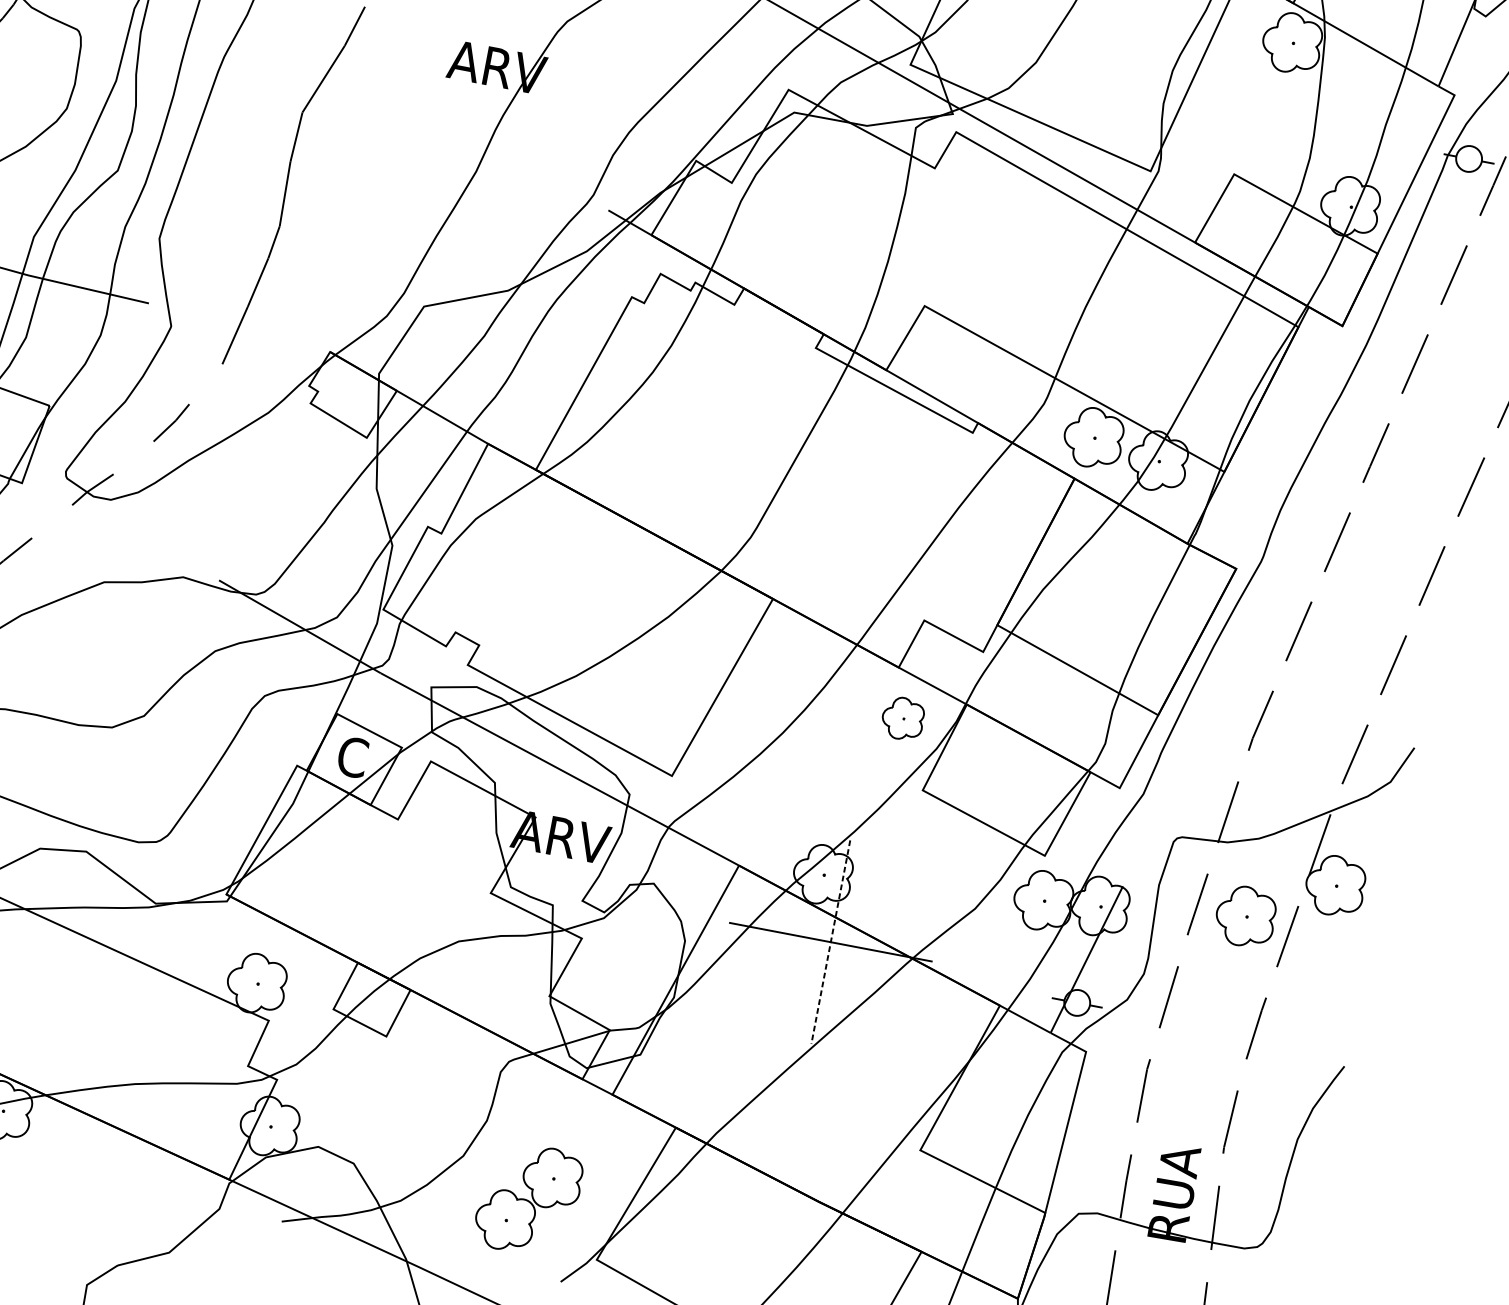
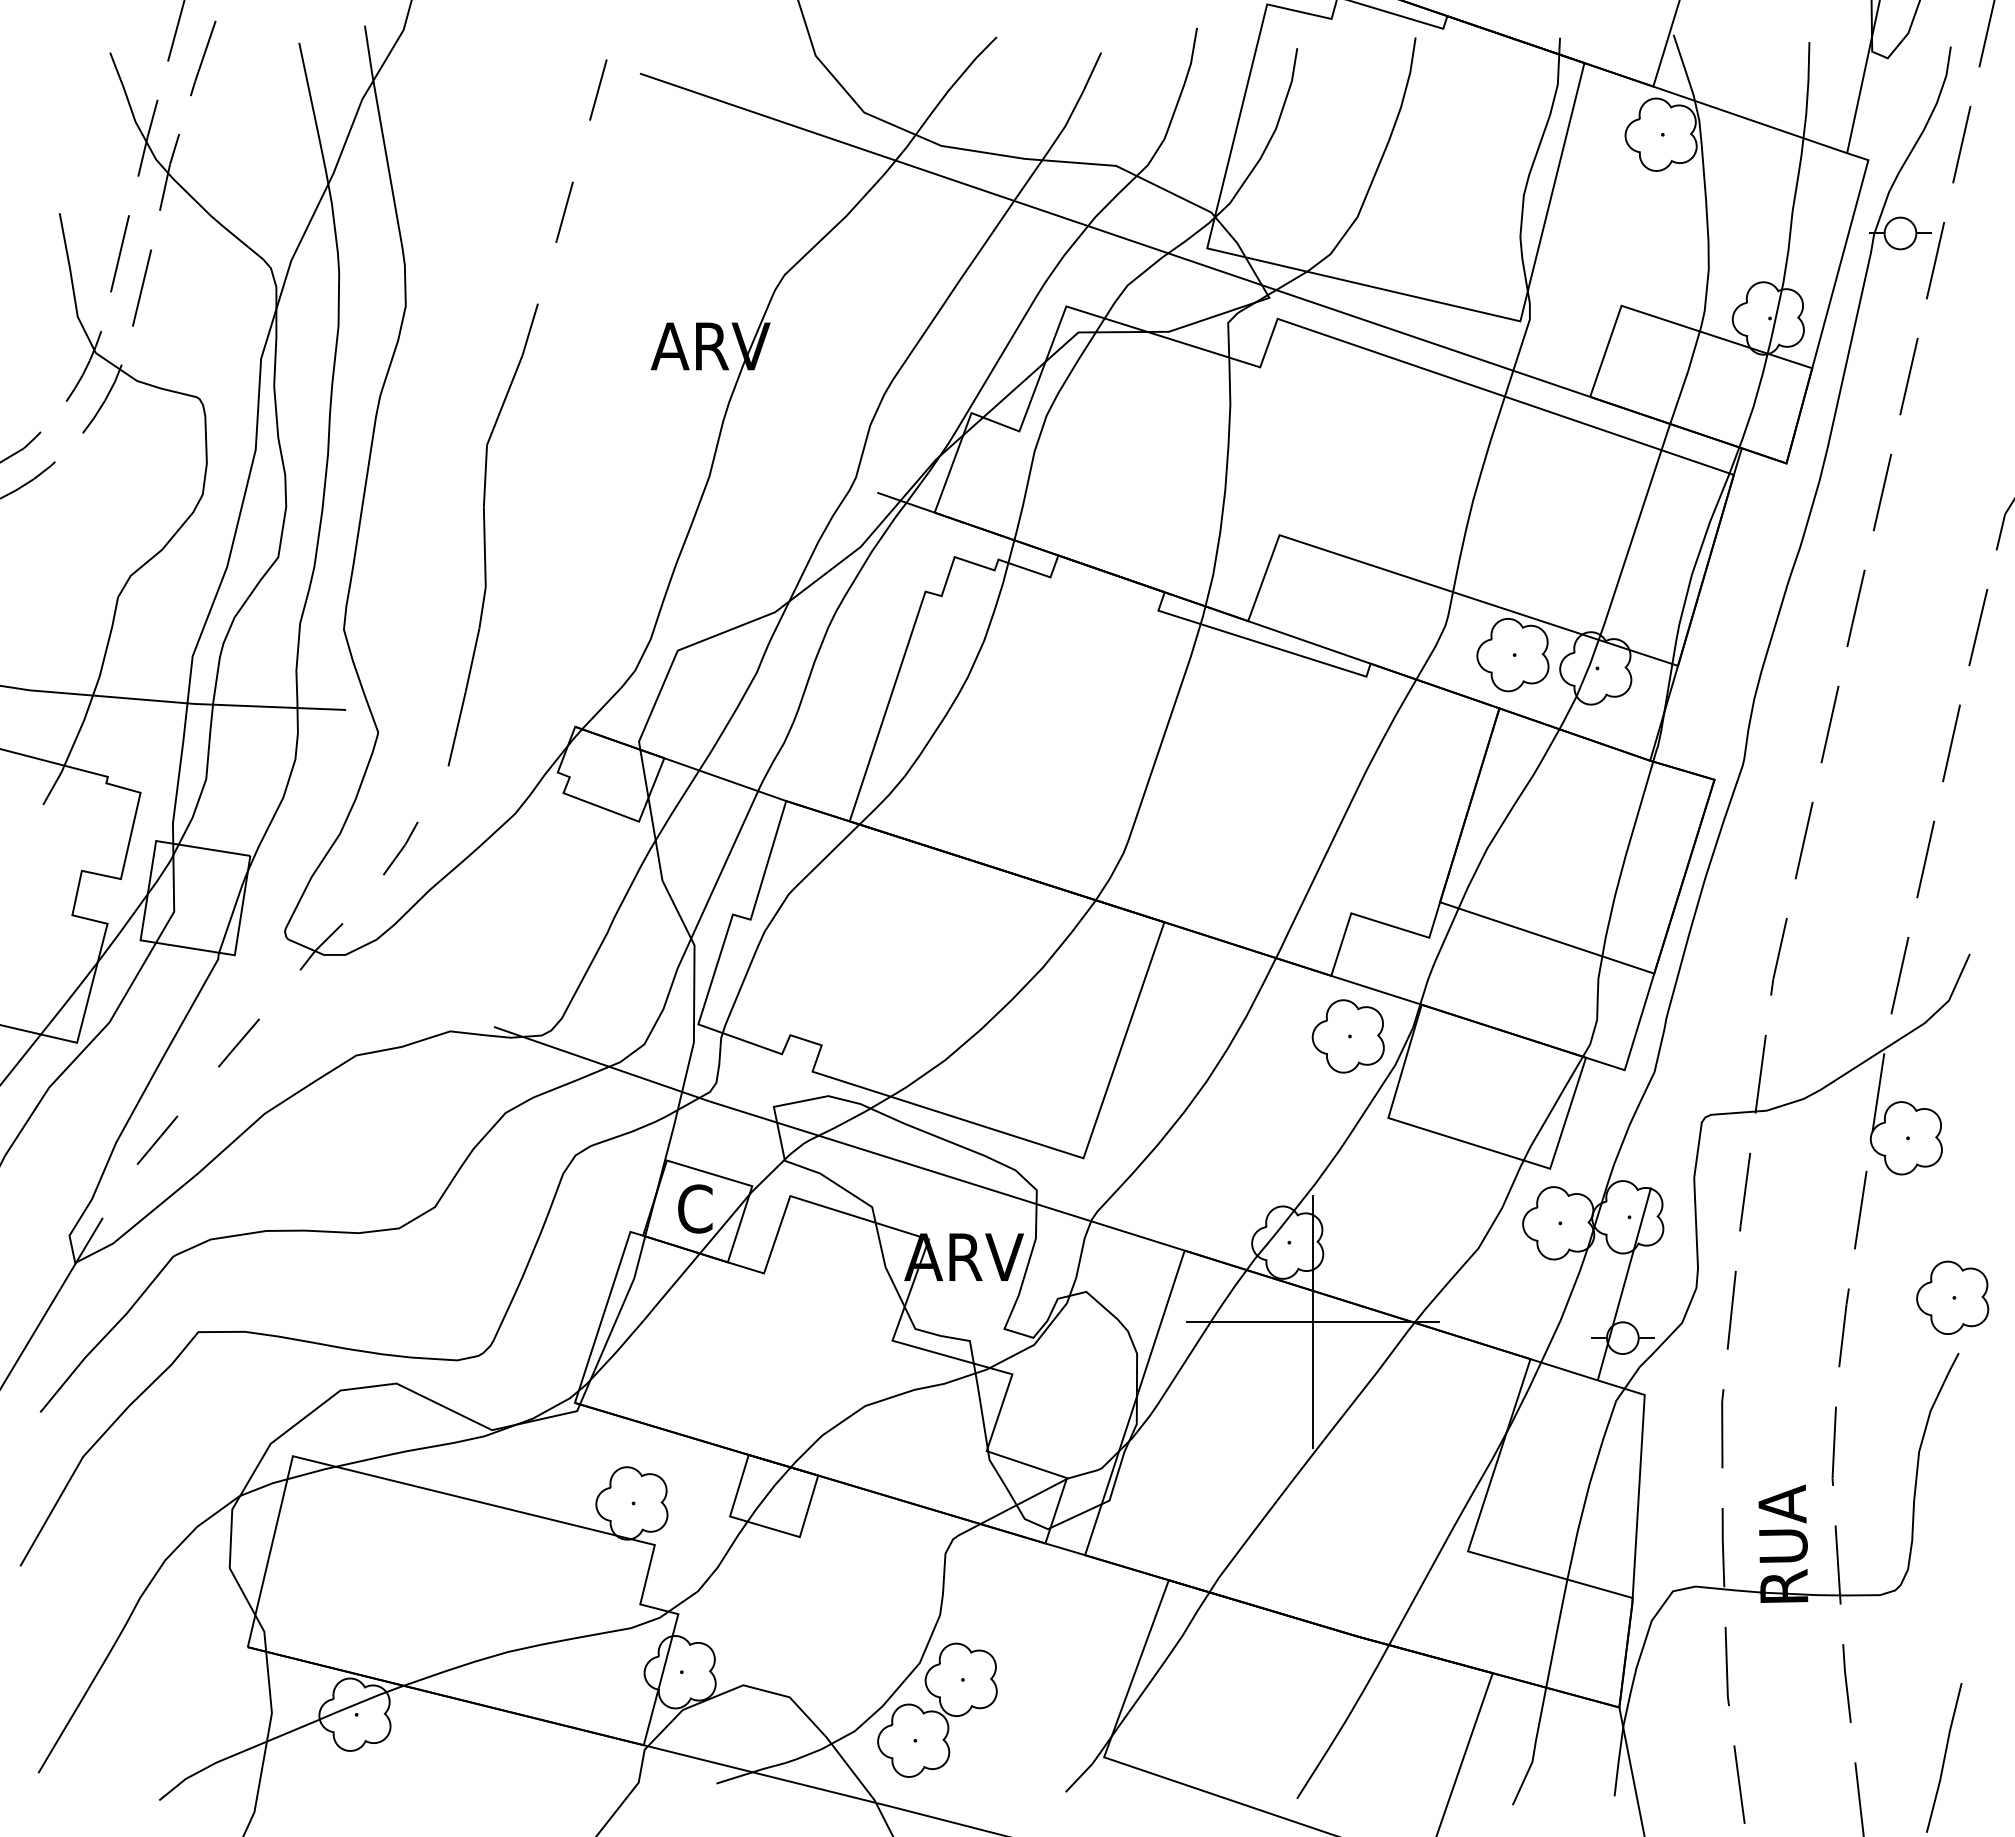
part: (902, 718) -> (1347, 1036), size x1.43
part: (1245, 916) -> (1952, 1297), moved
line: (830, 942) -> (1312, 1321), dashed -> solid
part: (528, 1198) -> (937, 1709), moved

